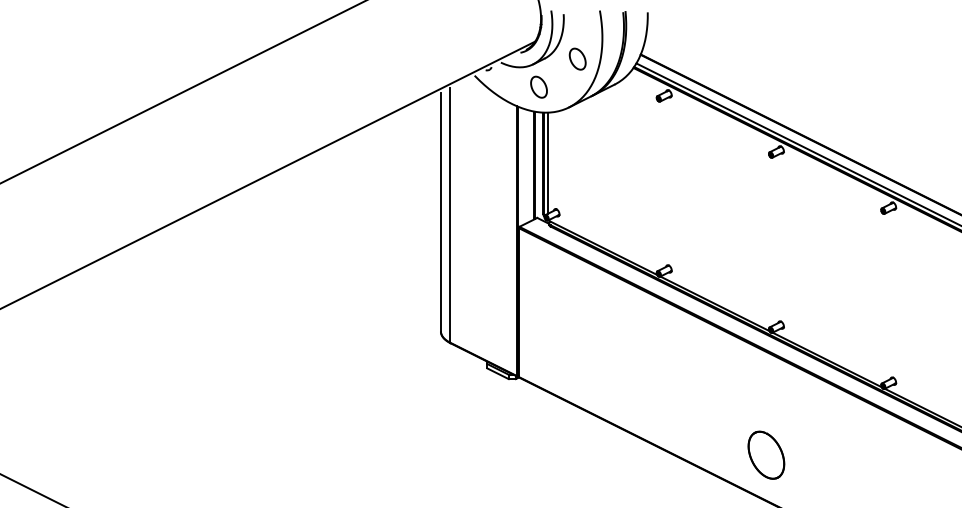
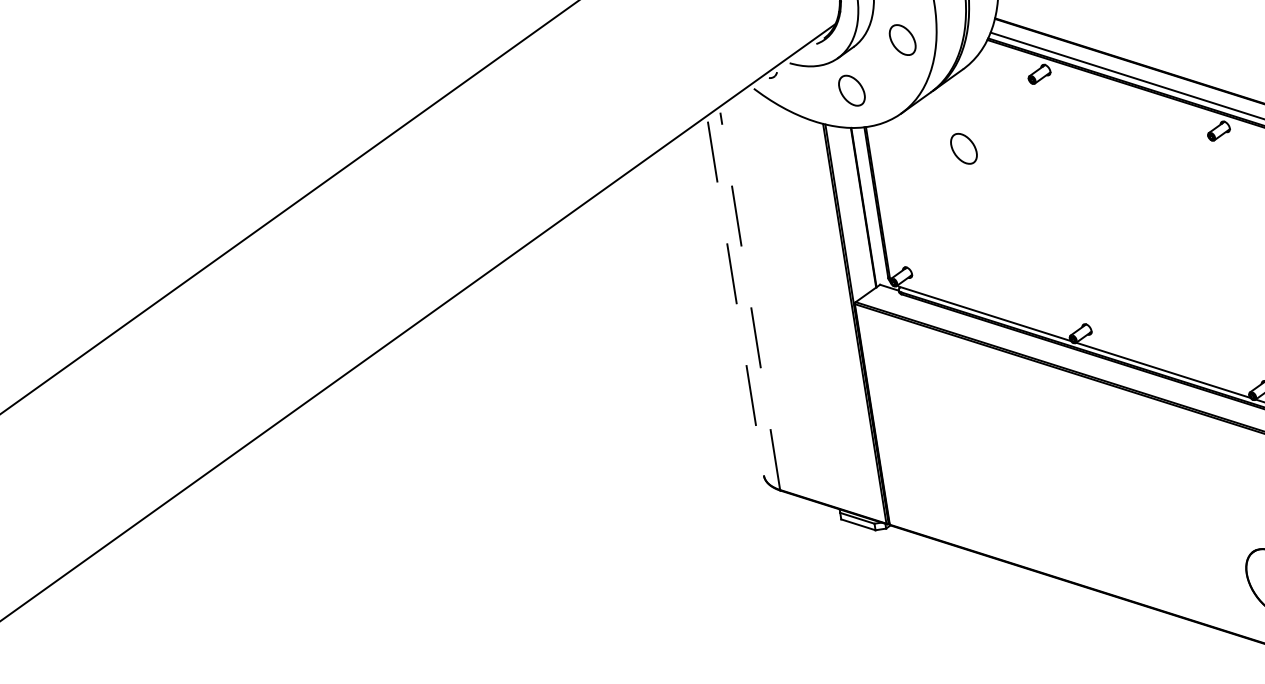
part: (606, 136) -> (963, 147), added
line: (548, 162) -> (883, 200), removed
line: (440, 212) -> (735, 299), solid -> dashed
line: (450, 214) -> (750, 300), solid -> dashed

